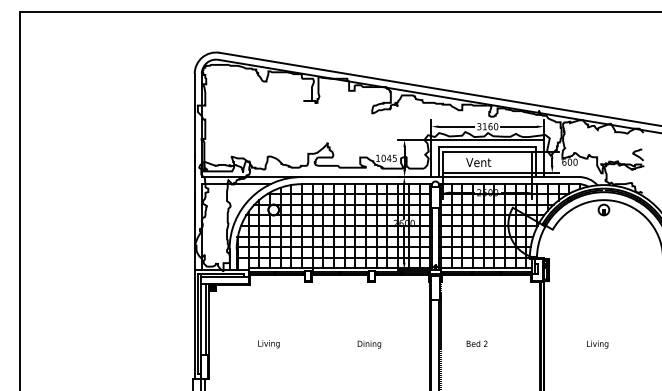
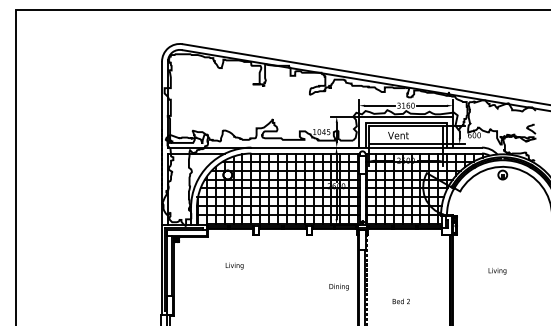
text: (476, 343) -> (400, 301), moved
text: (268, 344) -> (234, 266), moved
text: (369, 344) -> (339, 287), moved
text: (597, 344) -> (497, 271), moved

